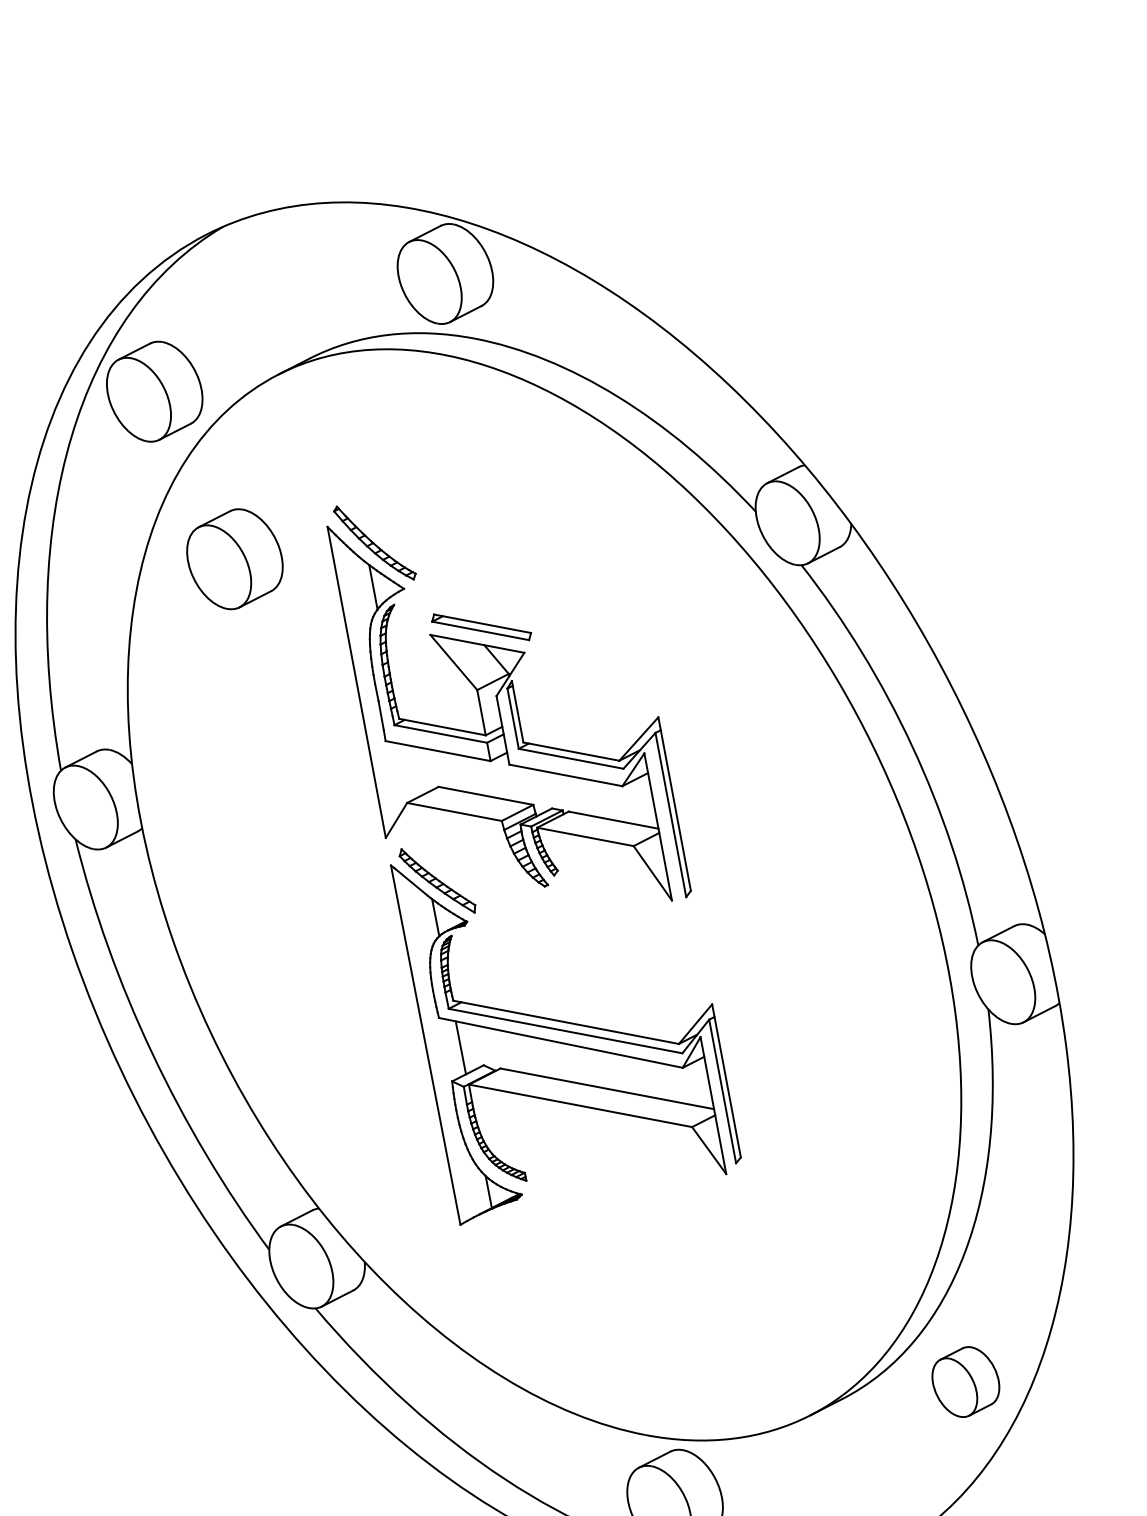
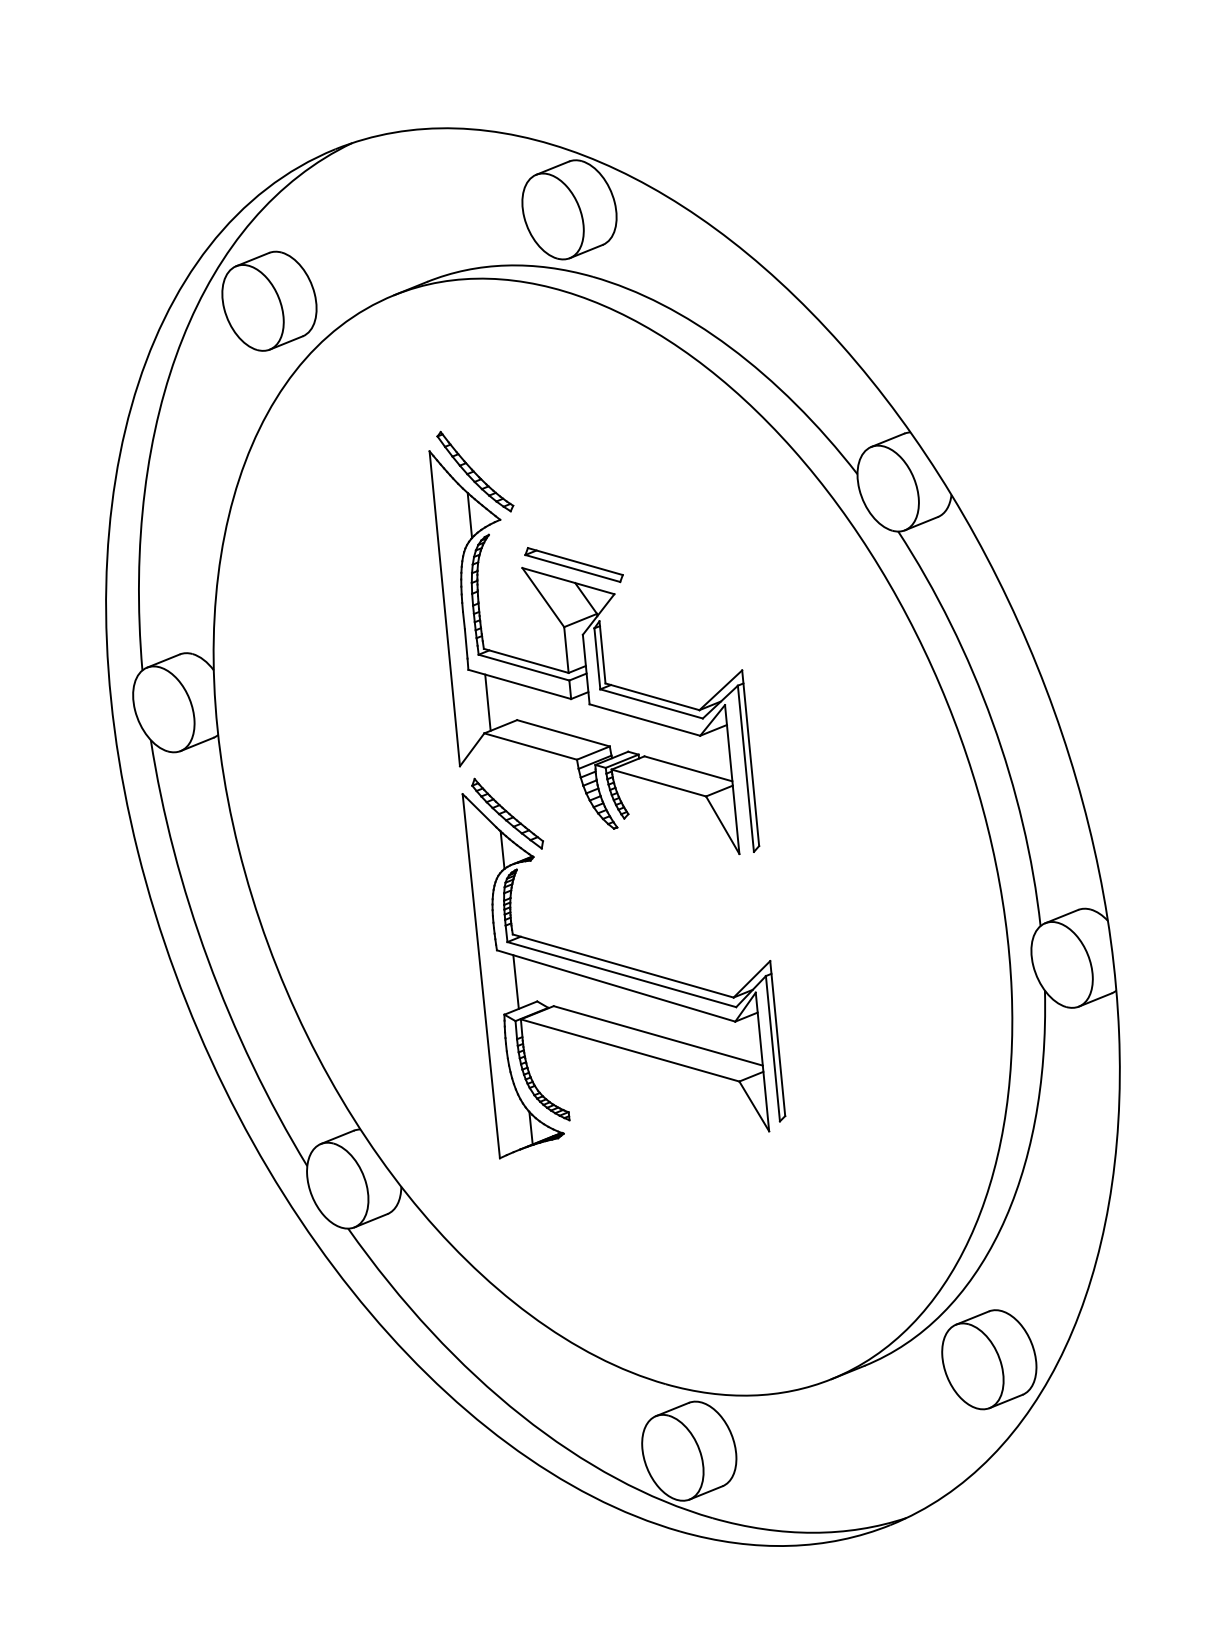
part: (234, 558) -> (334, 474), removed
line: (407, 771) -> (487, 702), added
part: (965, 1381) -> (989, 1359), size x1.43

